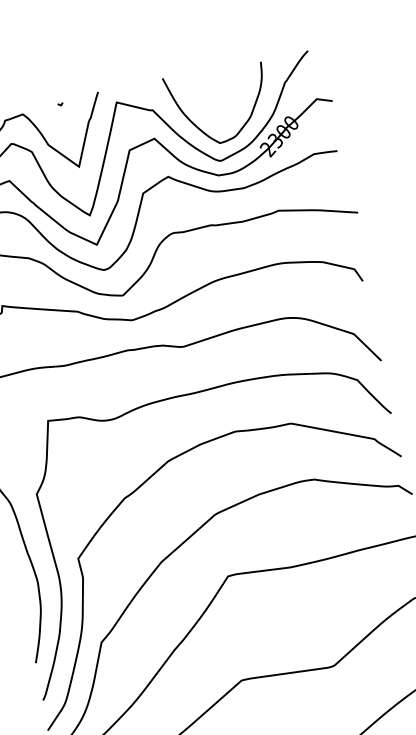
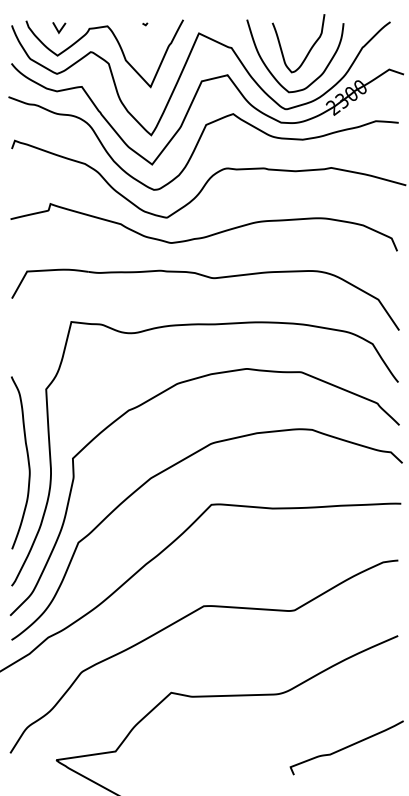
curve: (231, 95) -> (309, 49), added

